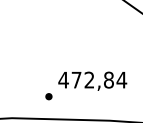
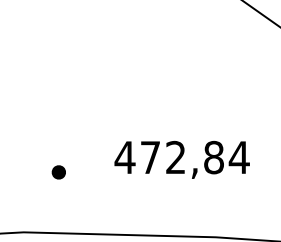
part: (48, 96) -> (58, 172), moved

